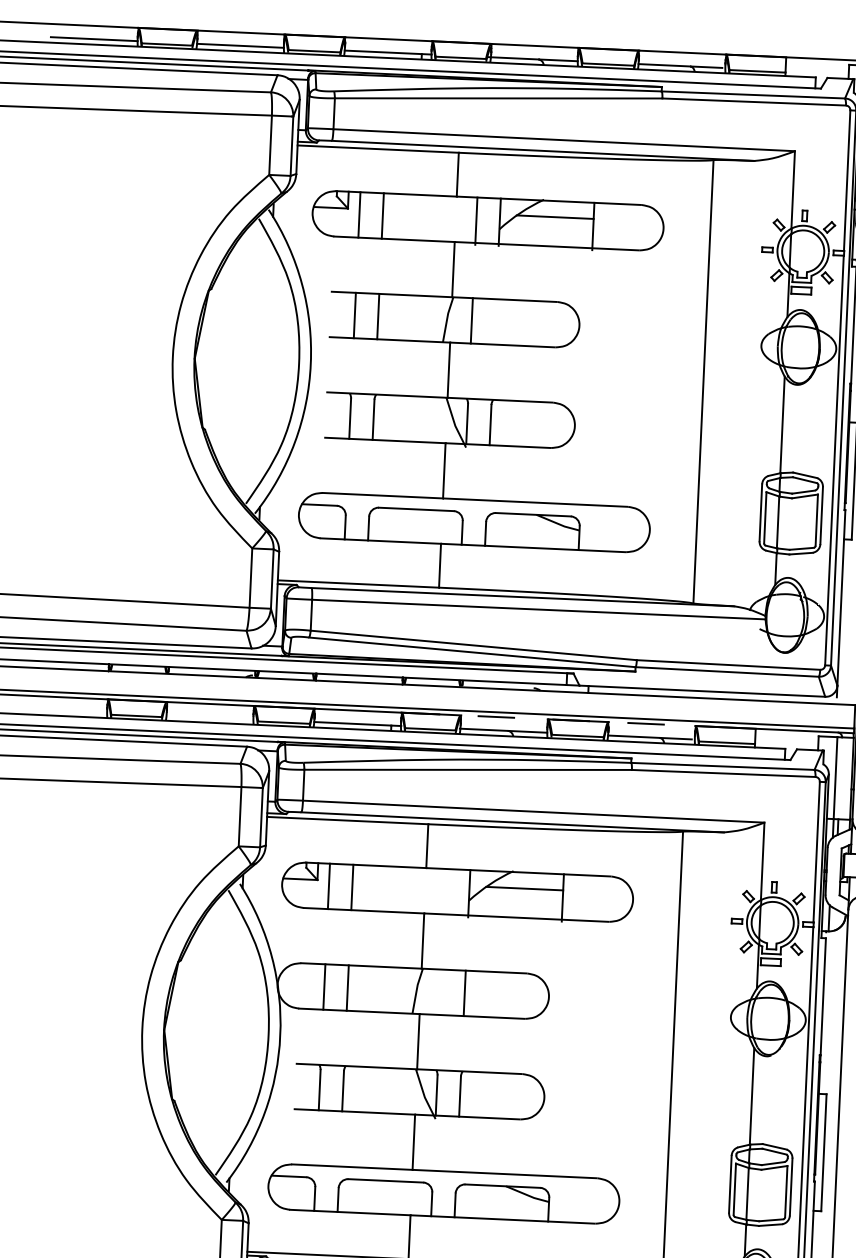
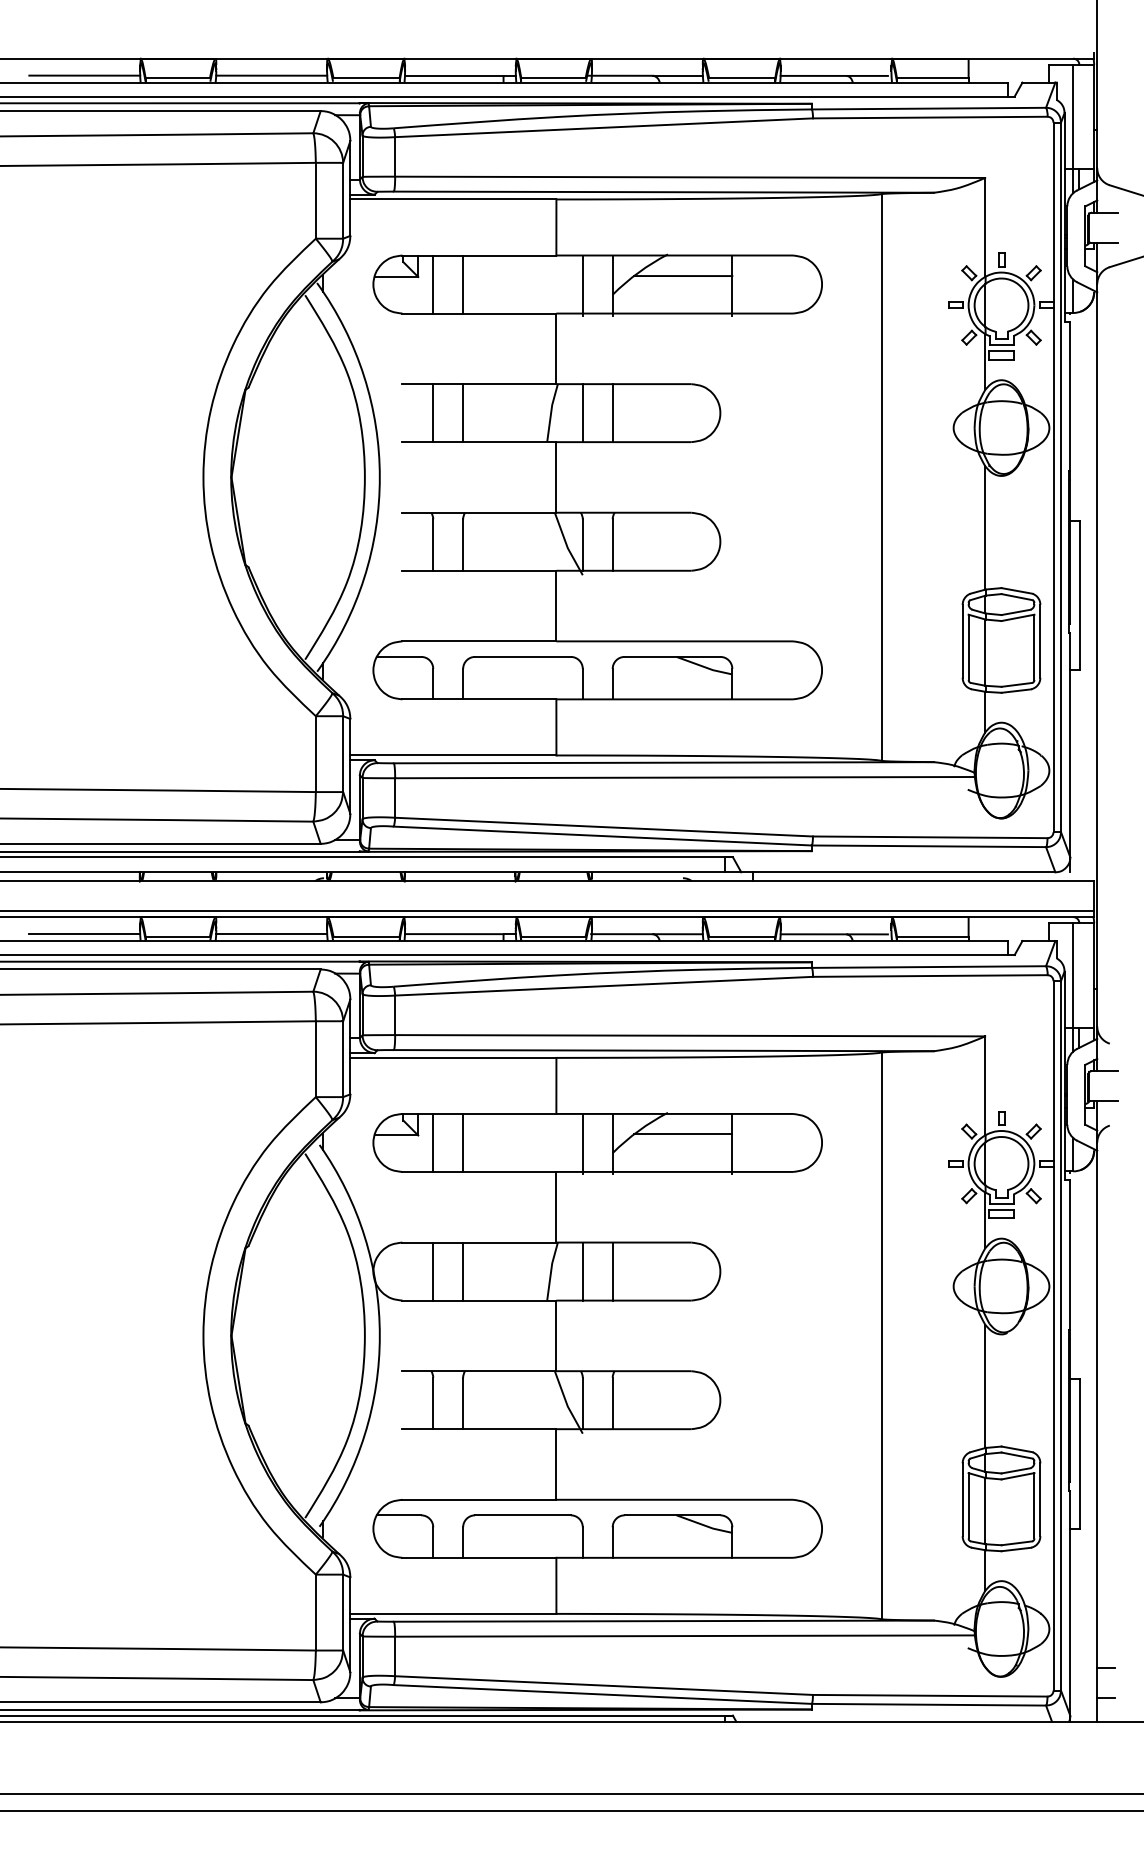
line: (495, 322) -> (612, 413), added
line: (63, 710) -> (84, 934), added
line: (209, 717) -> (271, 934), added
line: (549, 719) -> (704, 917), dashed -> solid
line: (445, 892) -> (582, 1143), added
line: (441, 992) -> (582, 1271), added

